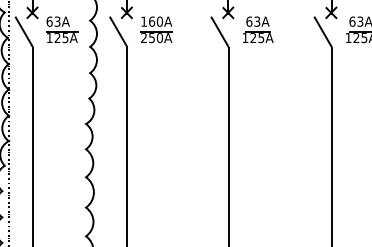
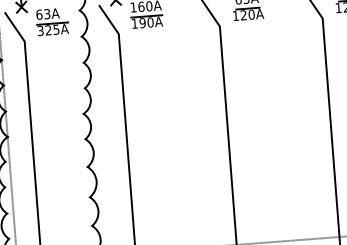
text: (148, 37) -> (139, 22), 250A -> 190A
text: (49, 38) -> (40, 31), 125A -> 325A
text: (261, 38) -> (251, 15), 125A -> 120A

